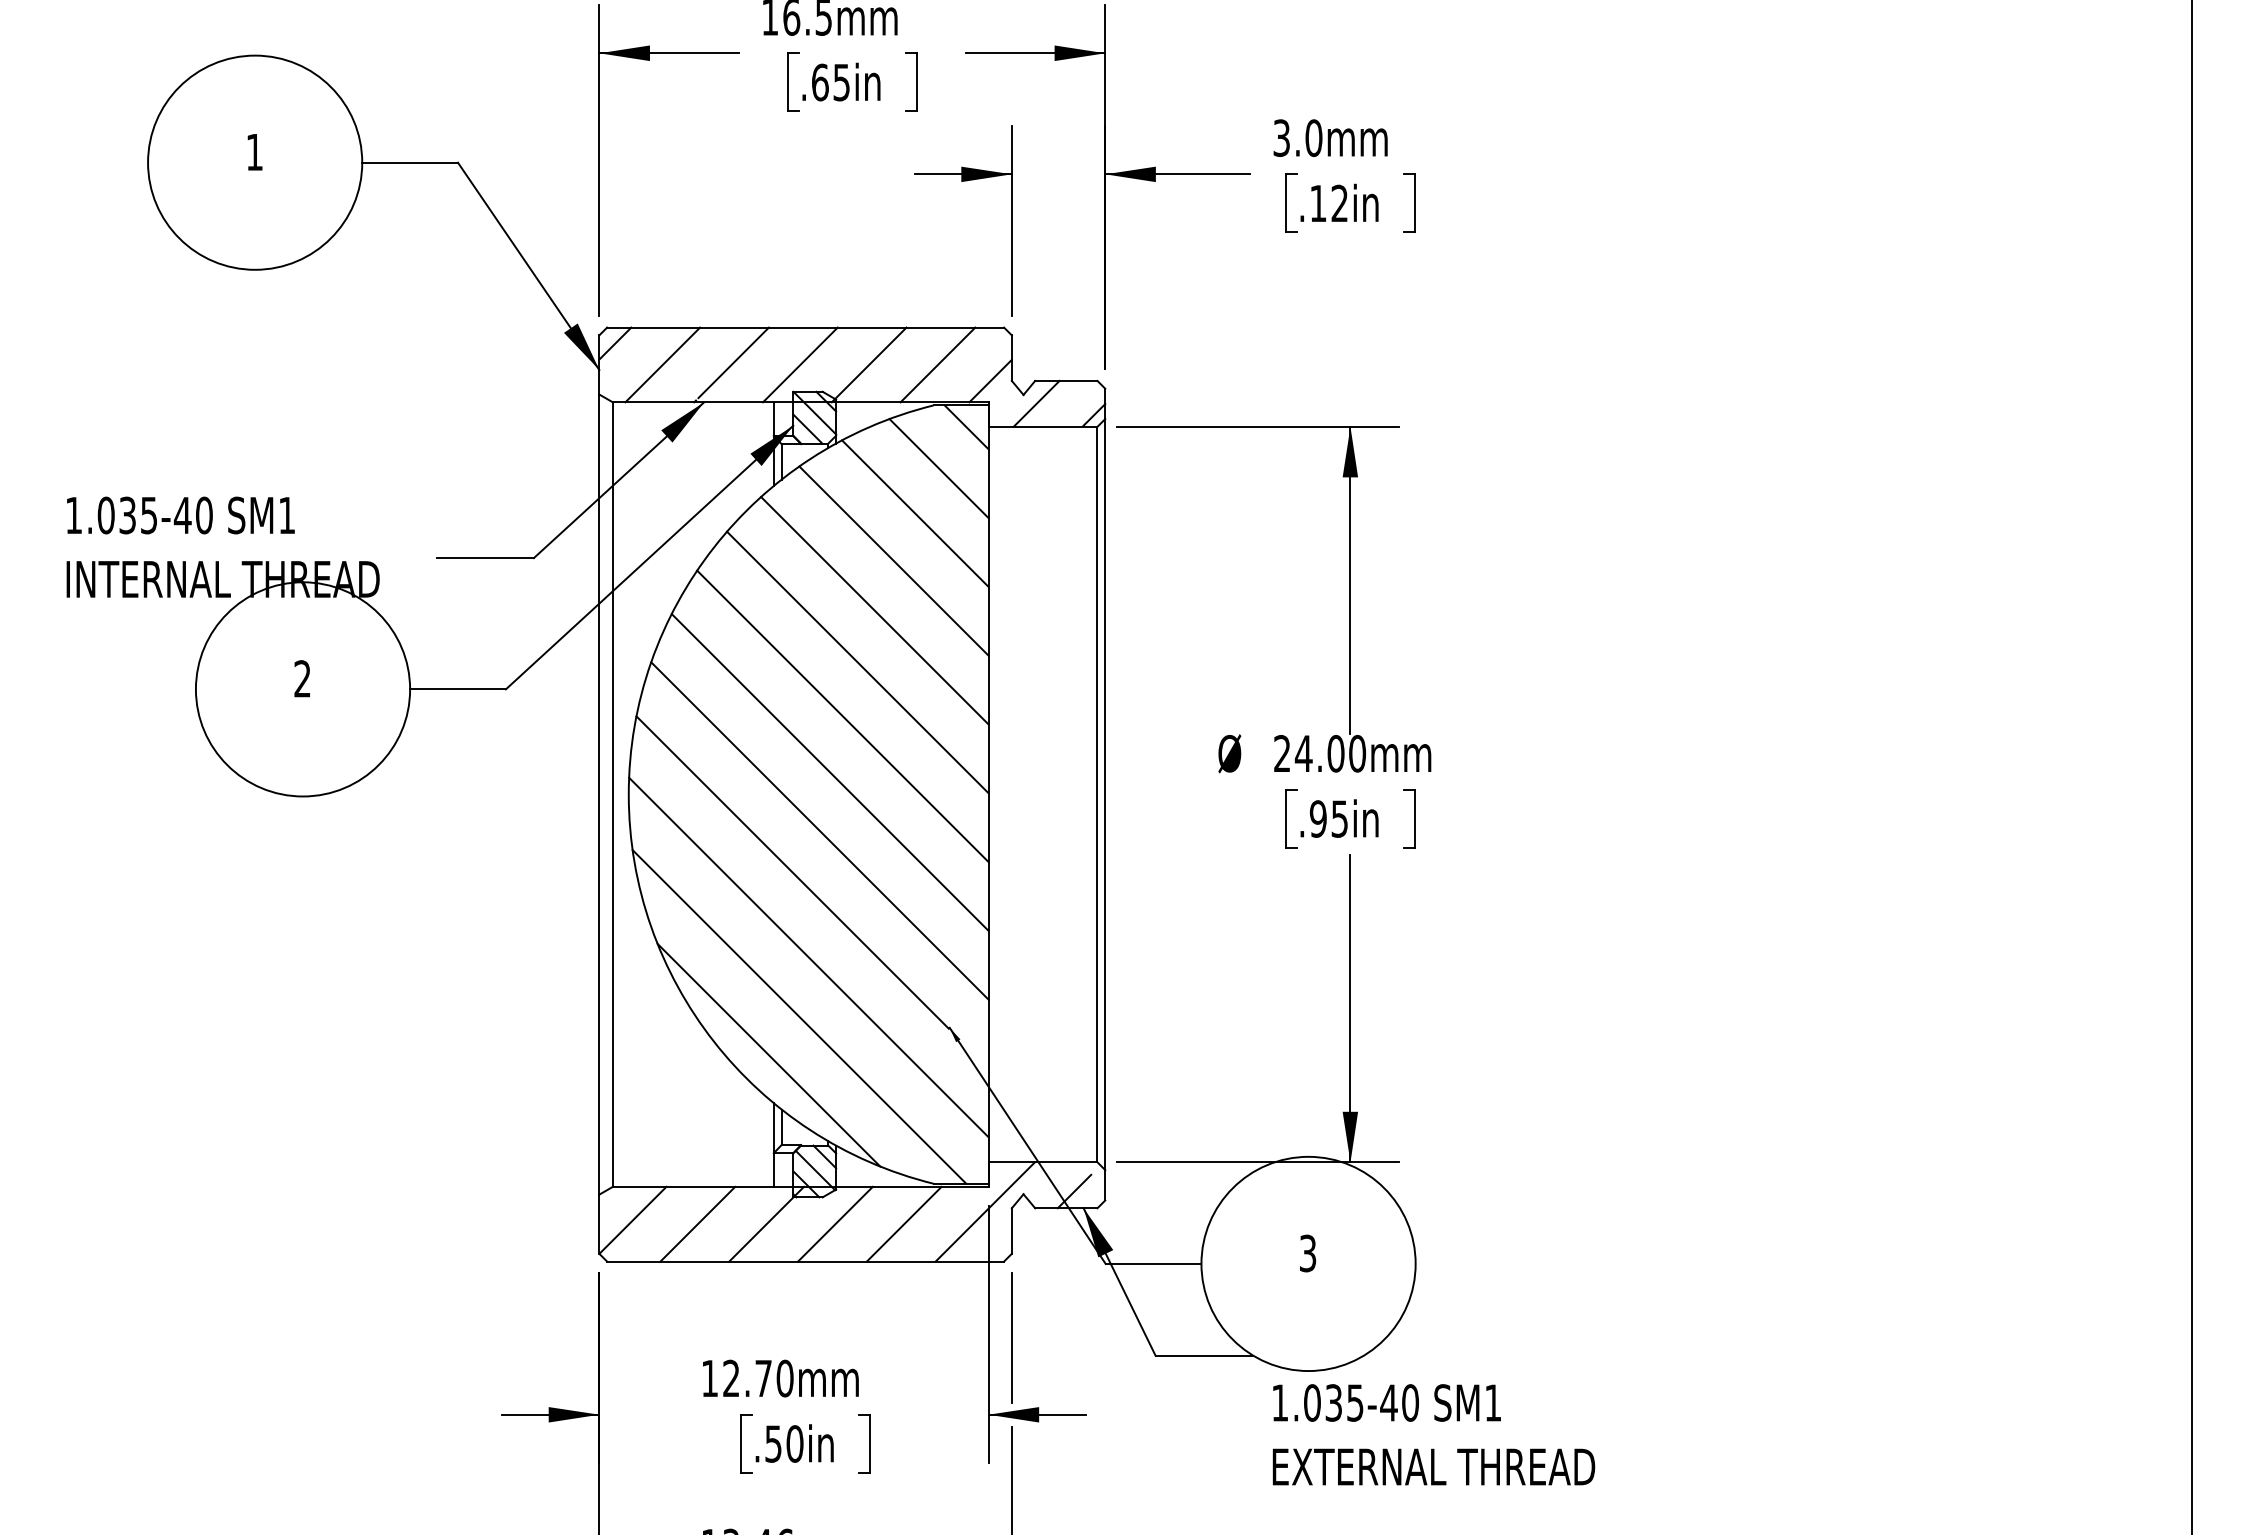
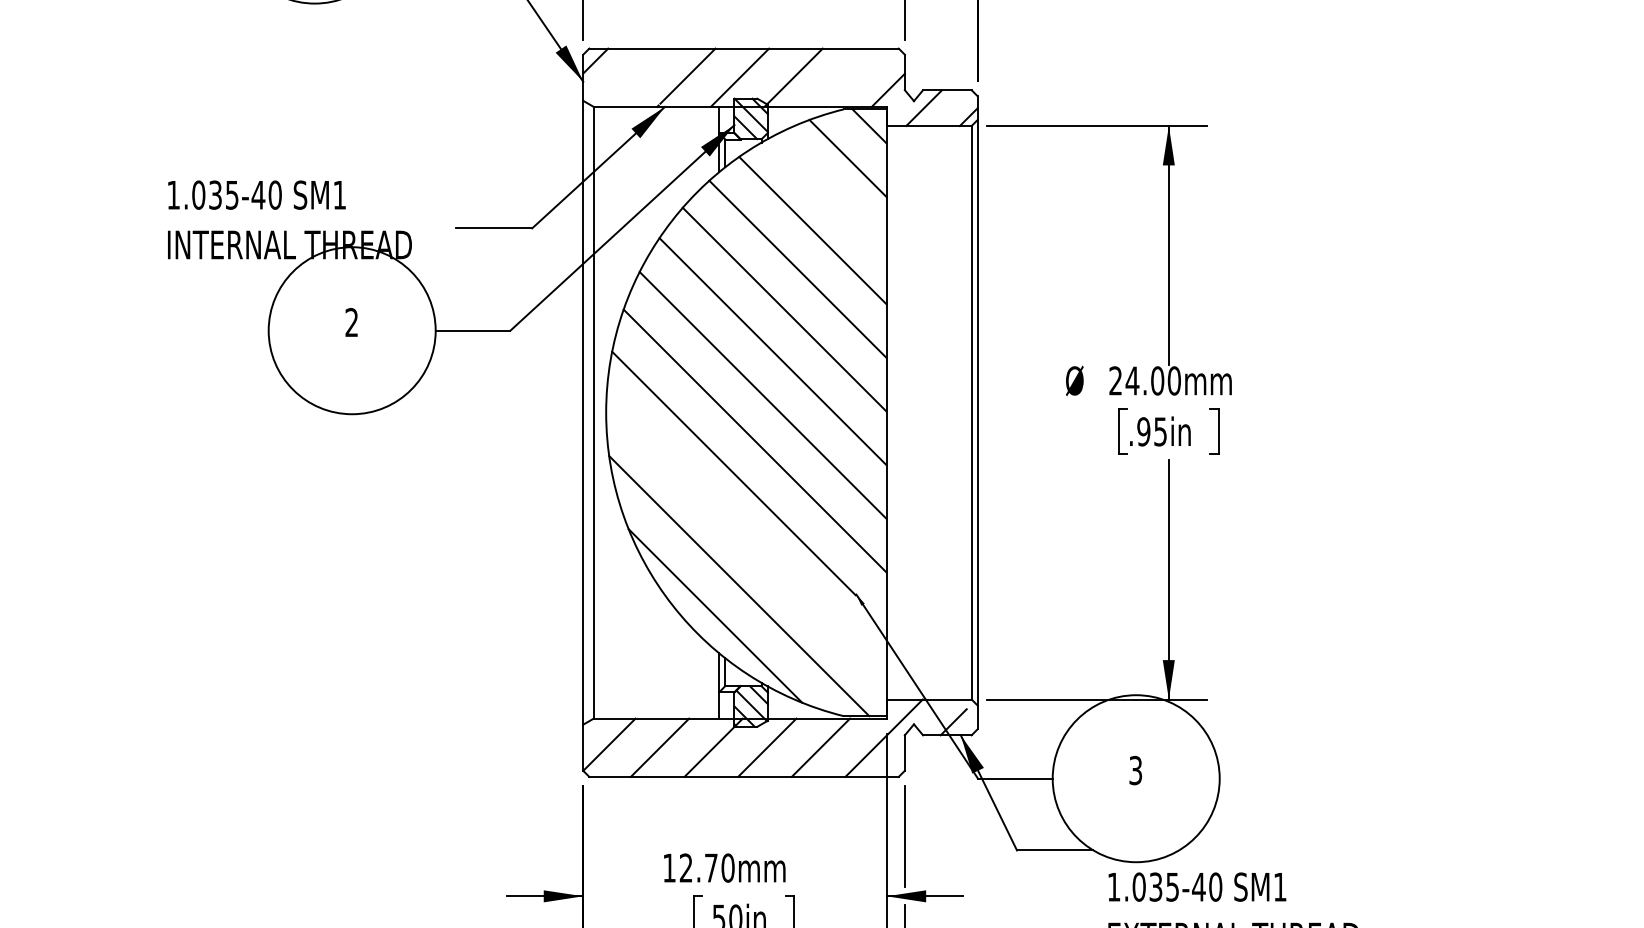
line: (662, 364) -> (632, 77), removed
line: (937, 364) -> (846, 77), removed
line: (915, 513) -> (829, 193), removed
line: (808, 957) -> (746, 539), removed

